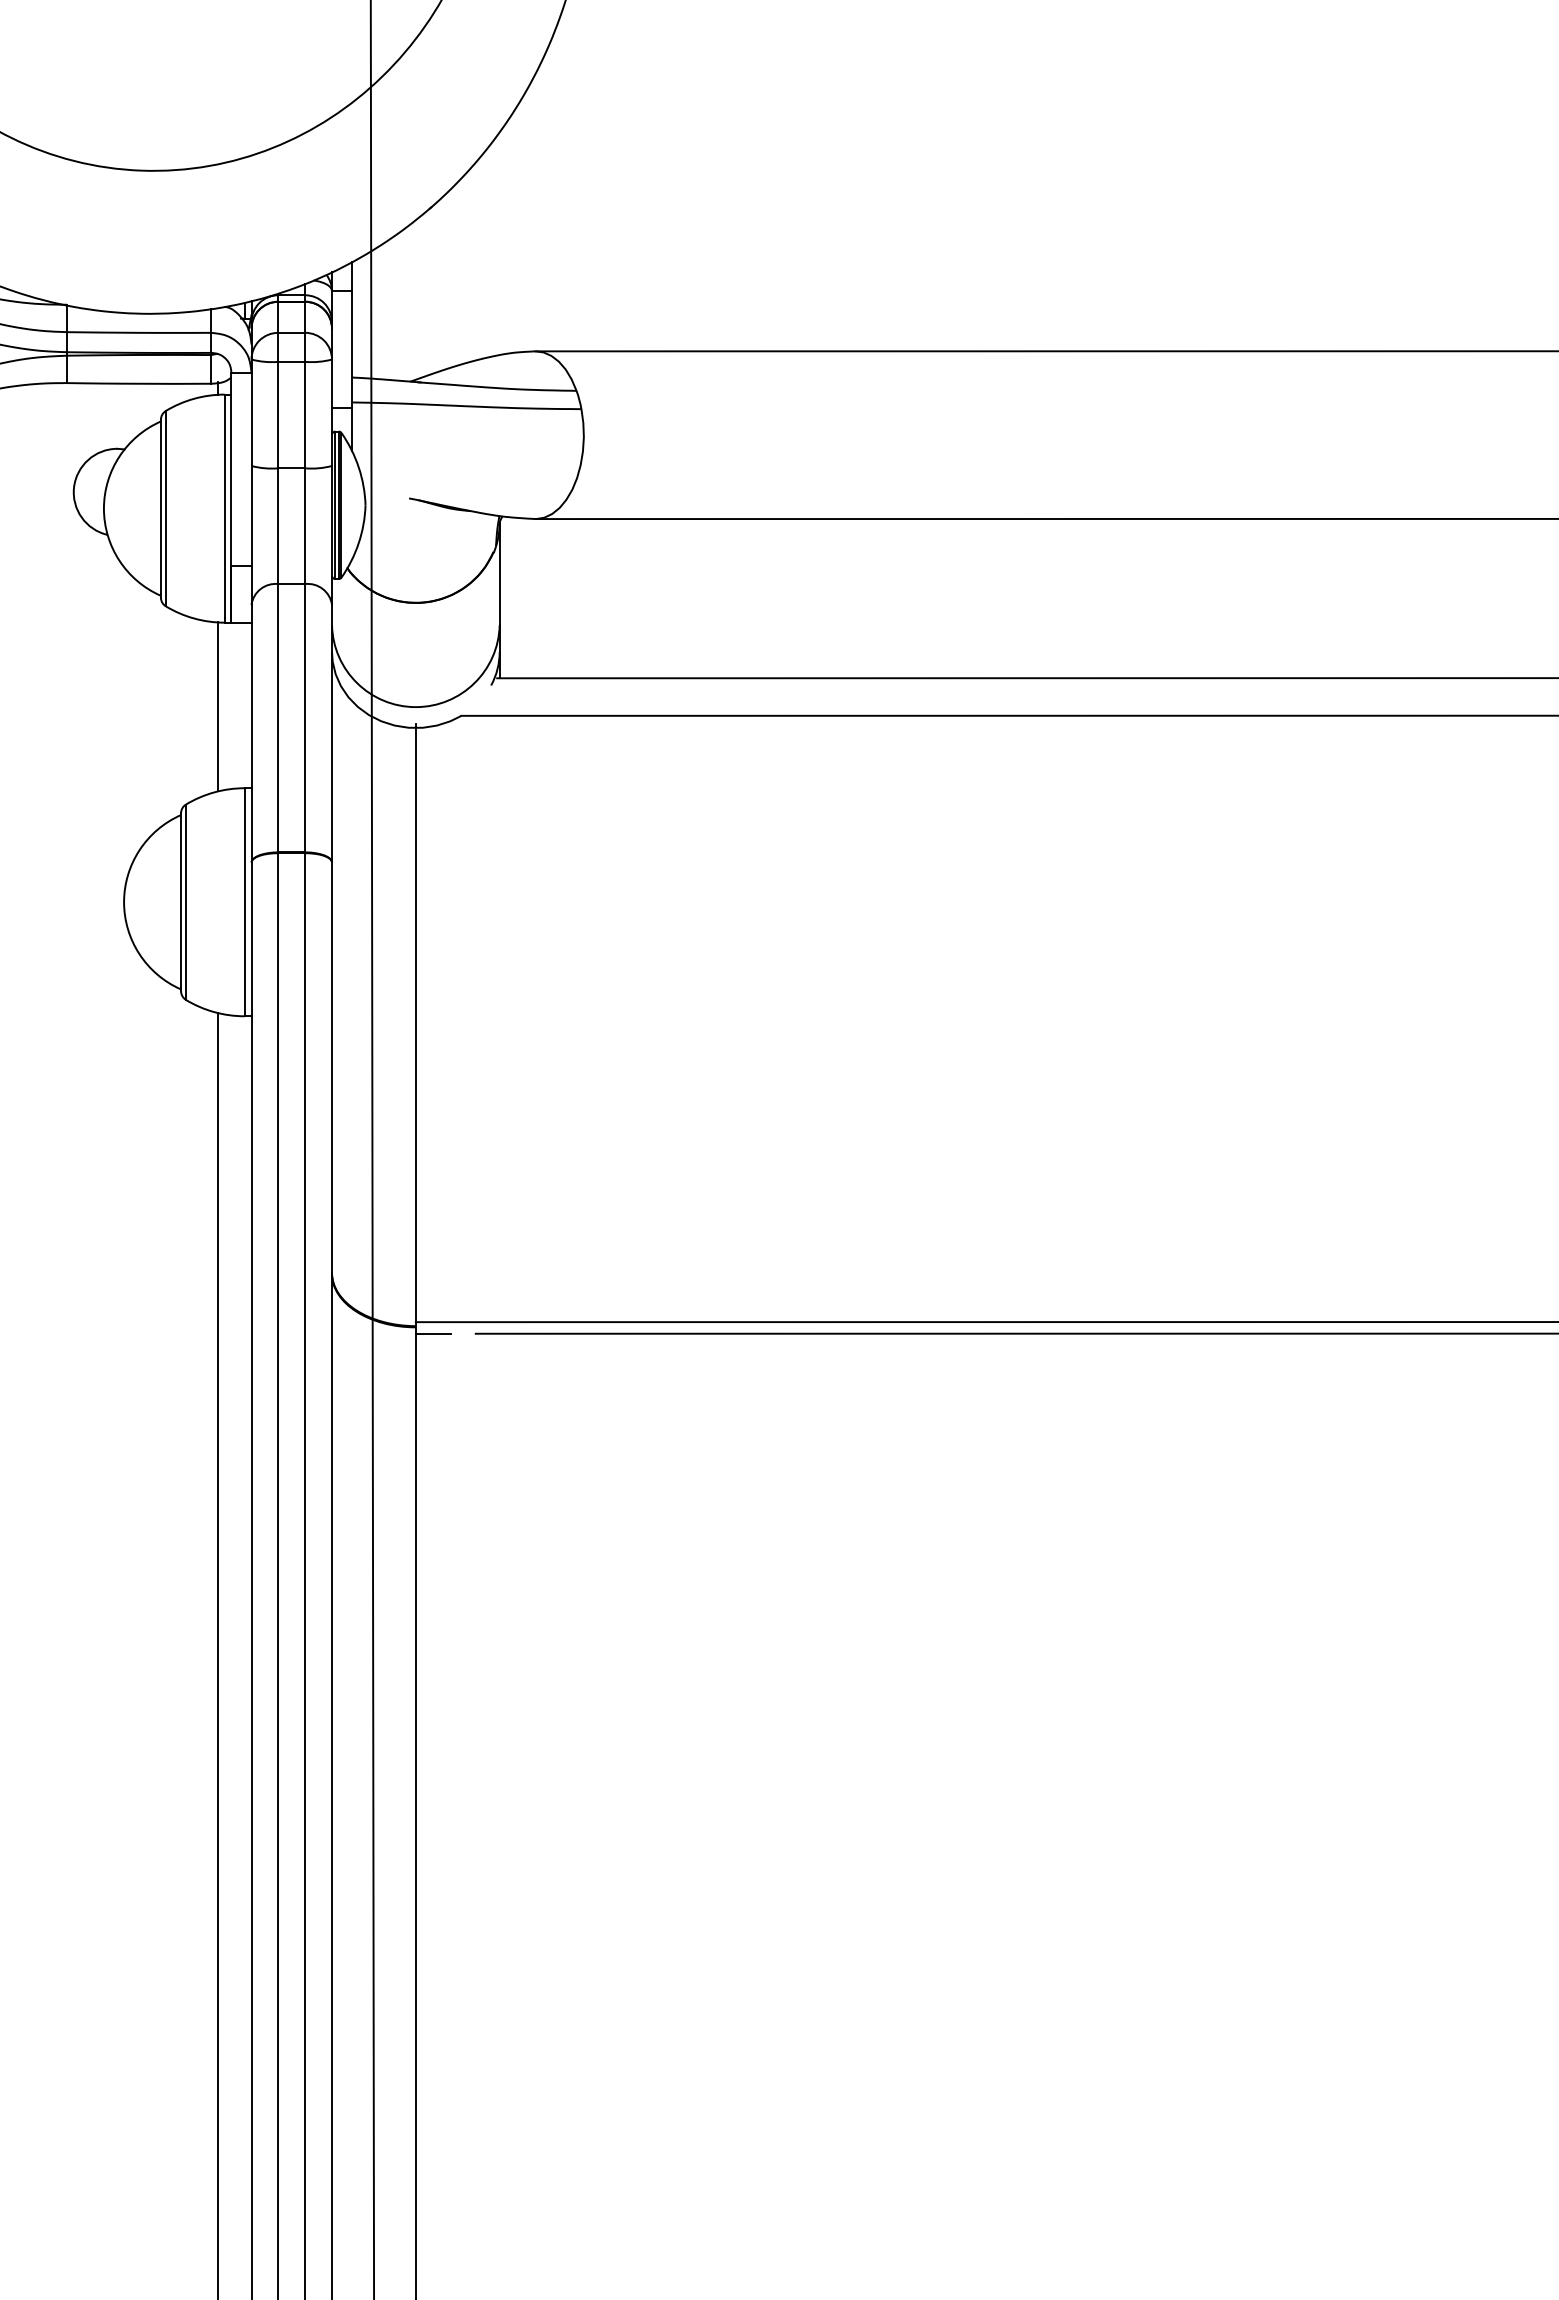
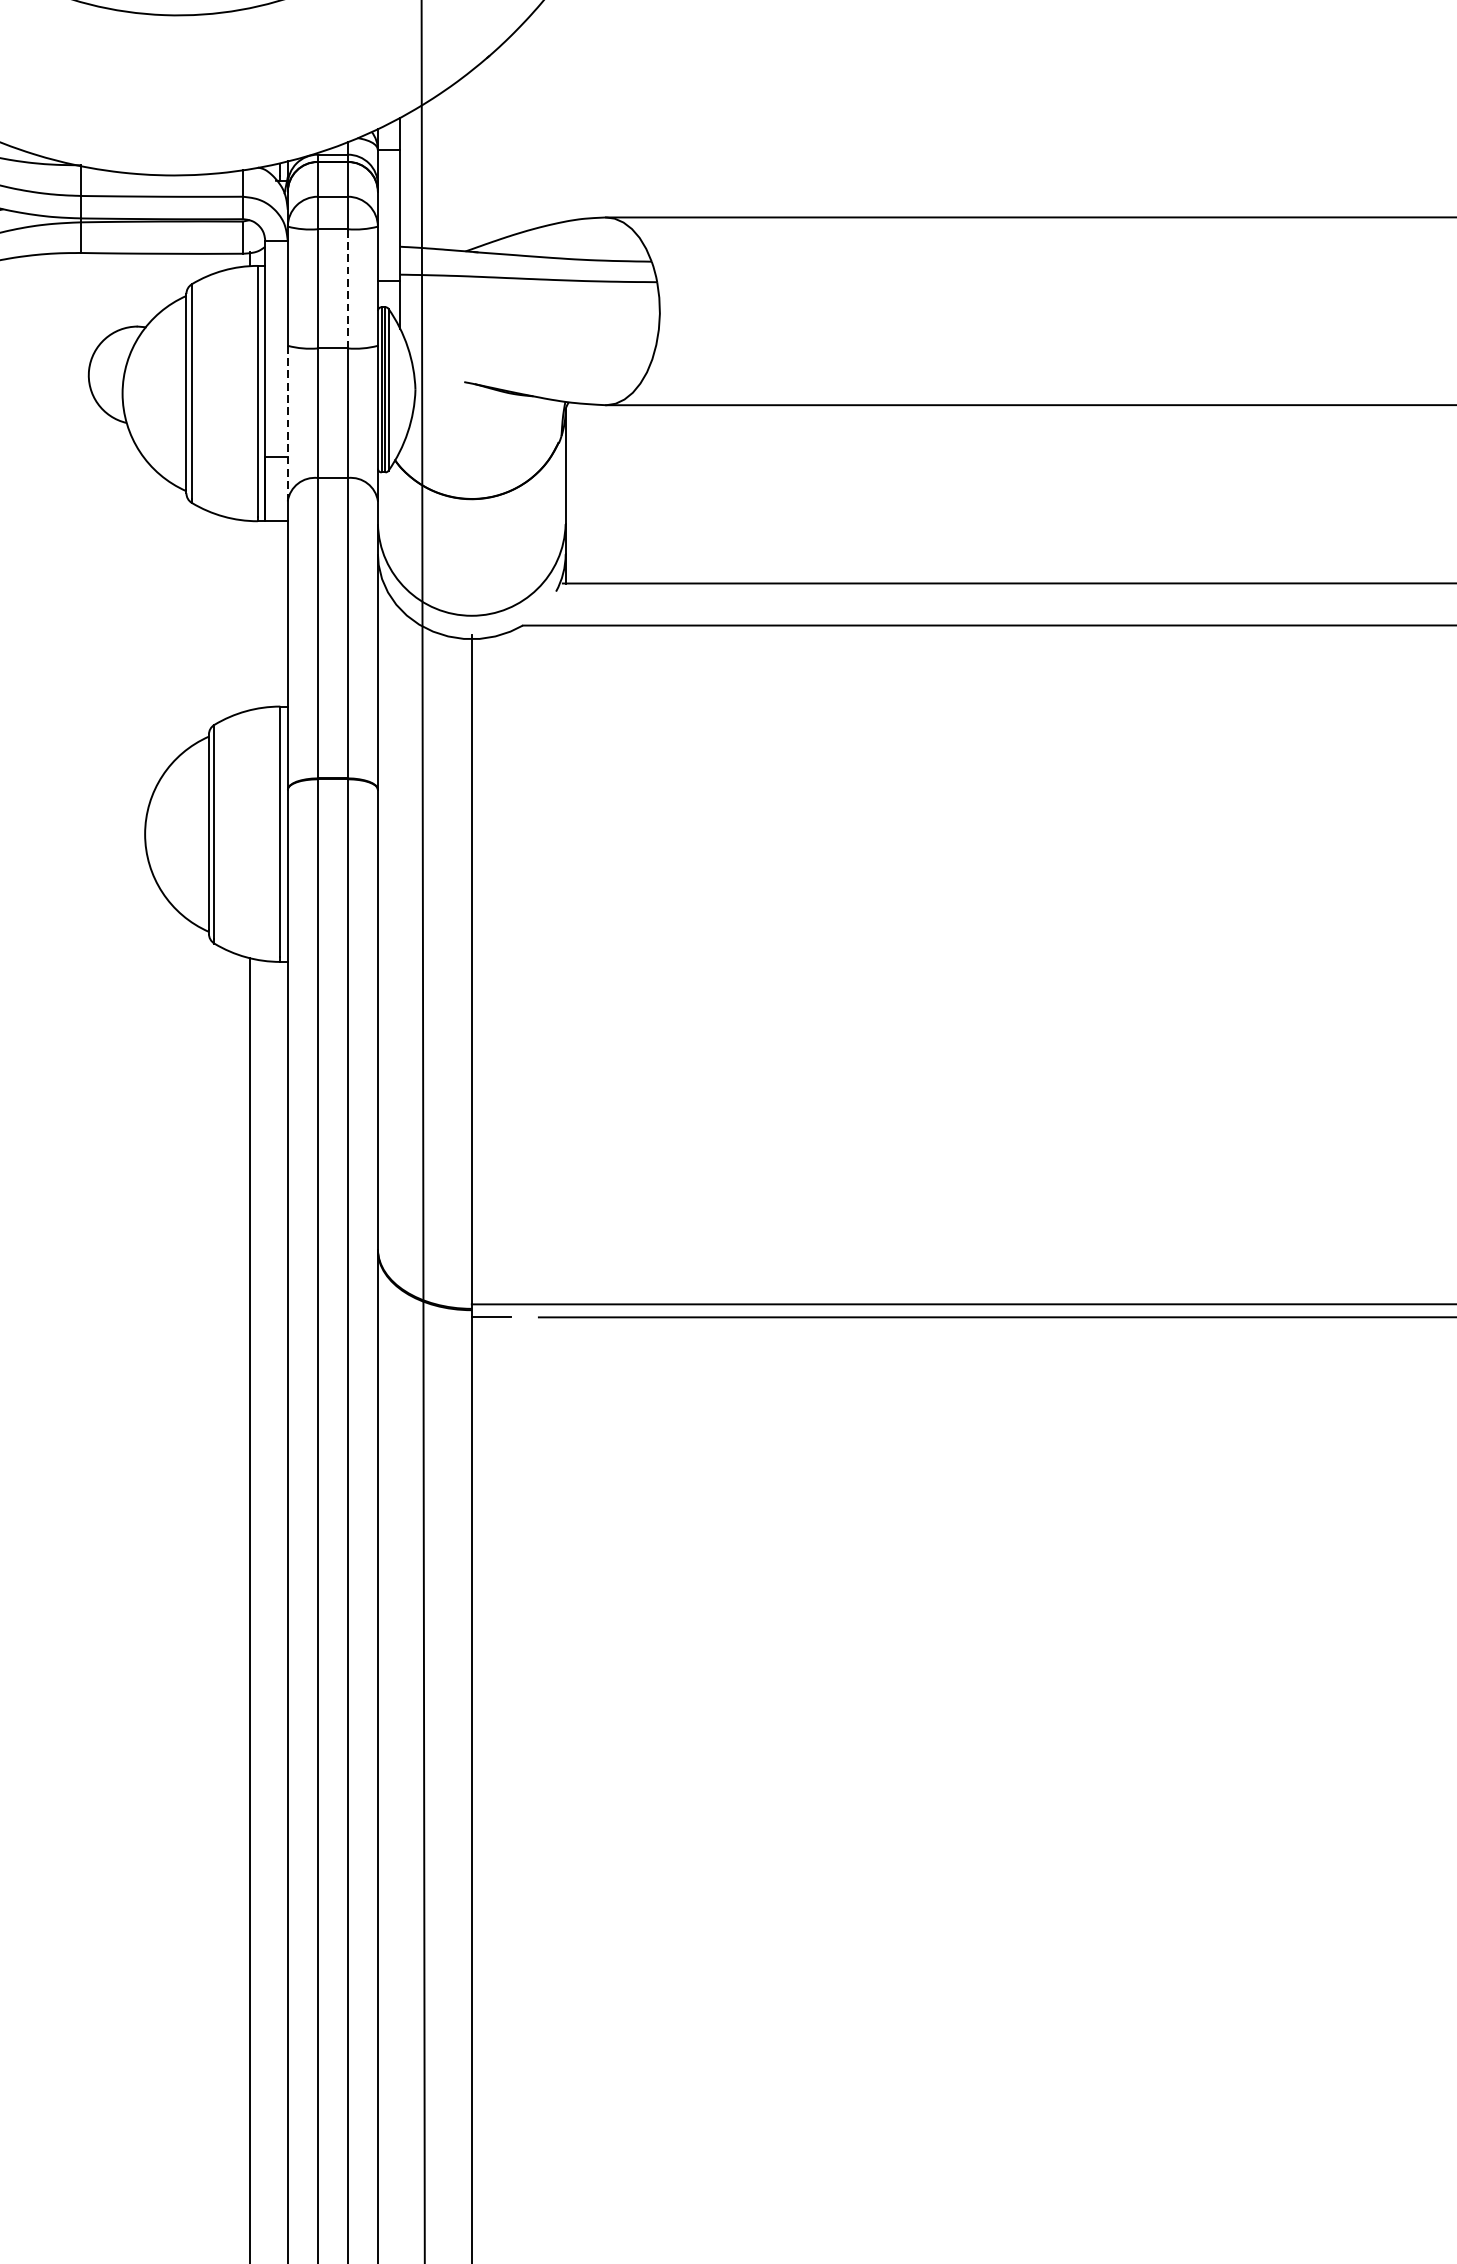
line: (305, 414) -> (348, 288), solid -> dashed
line: (251, 534) -> (287, 422), solid -> dashed
line: (217, 706) -> (249, 615), removed

